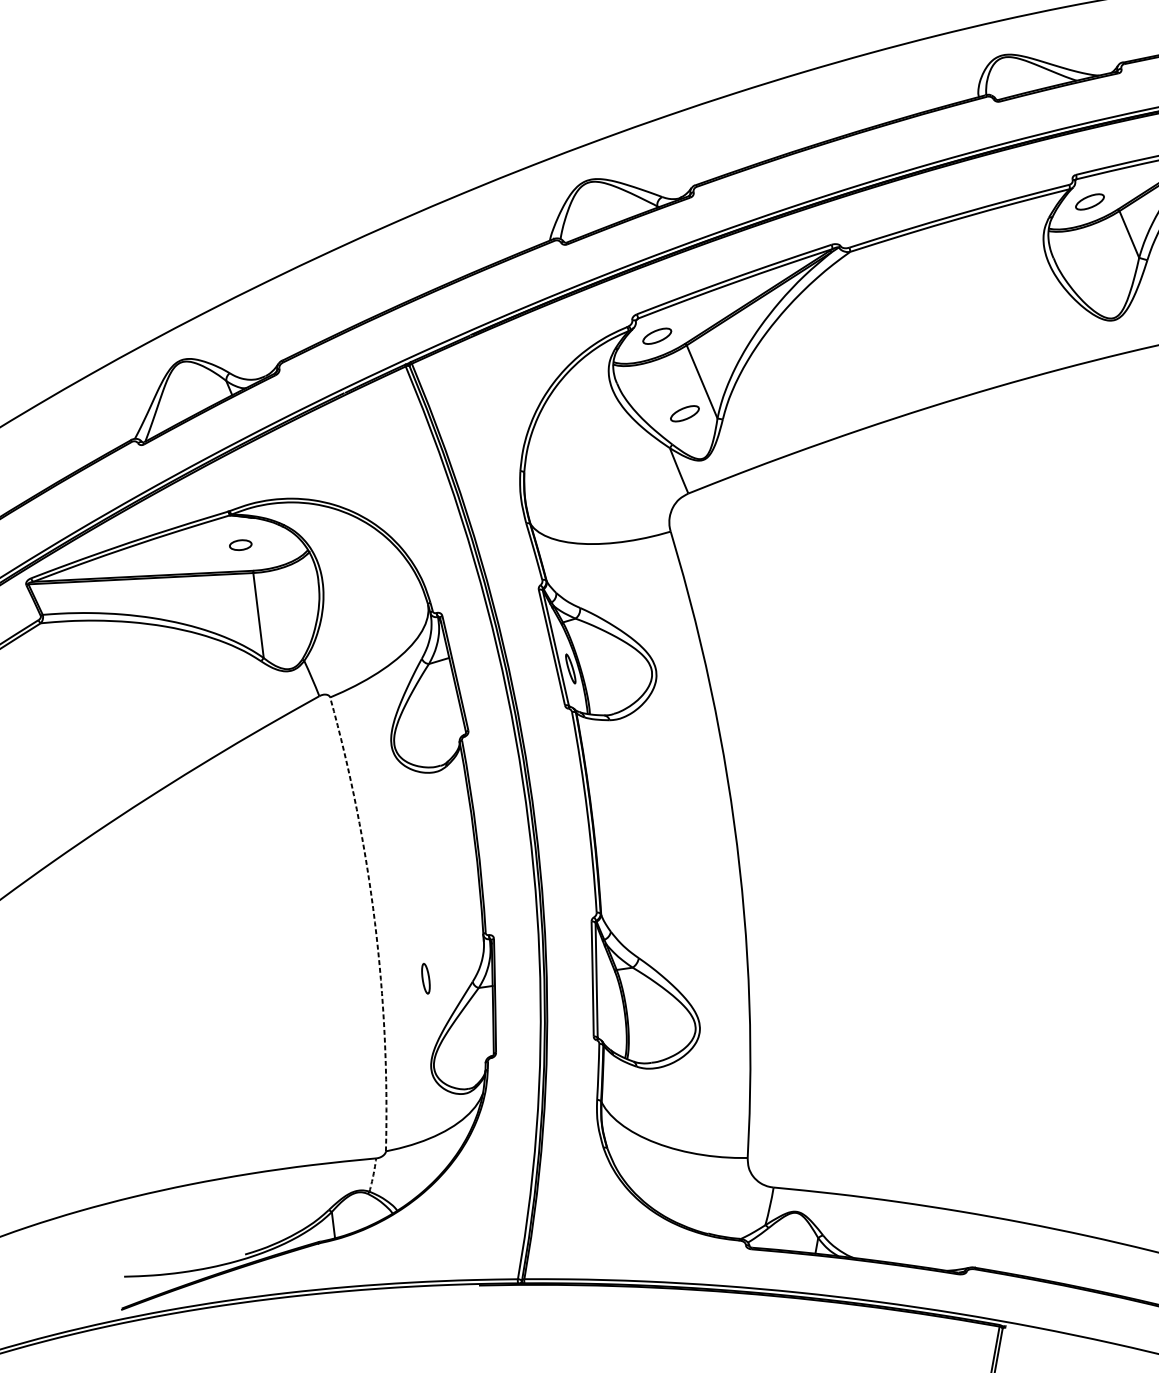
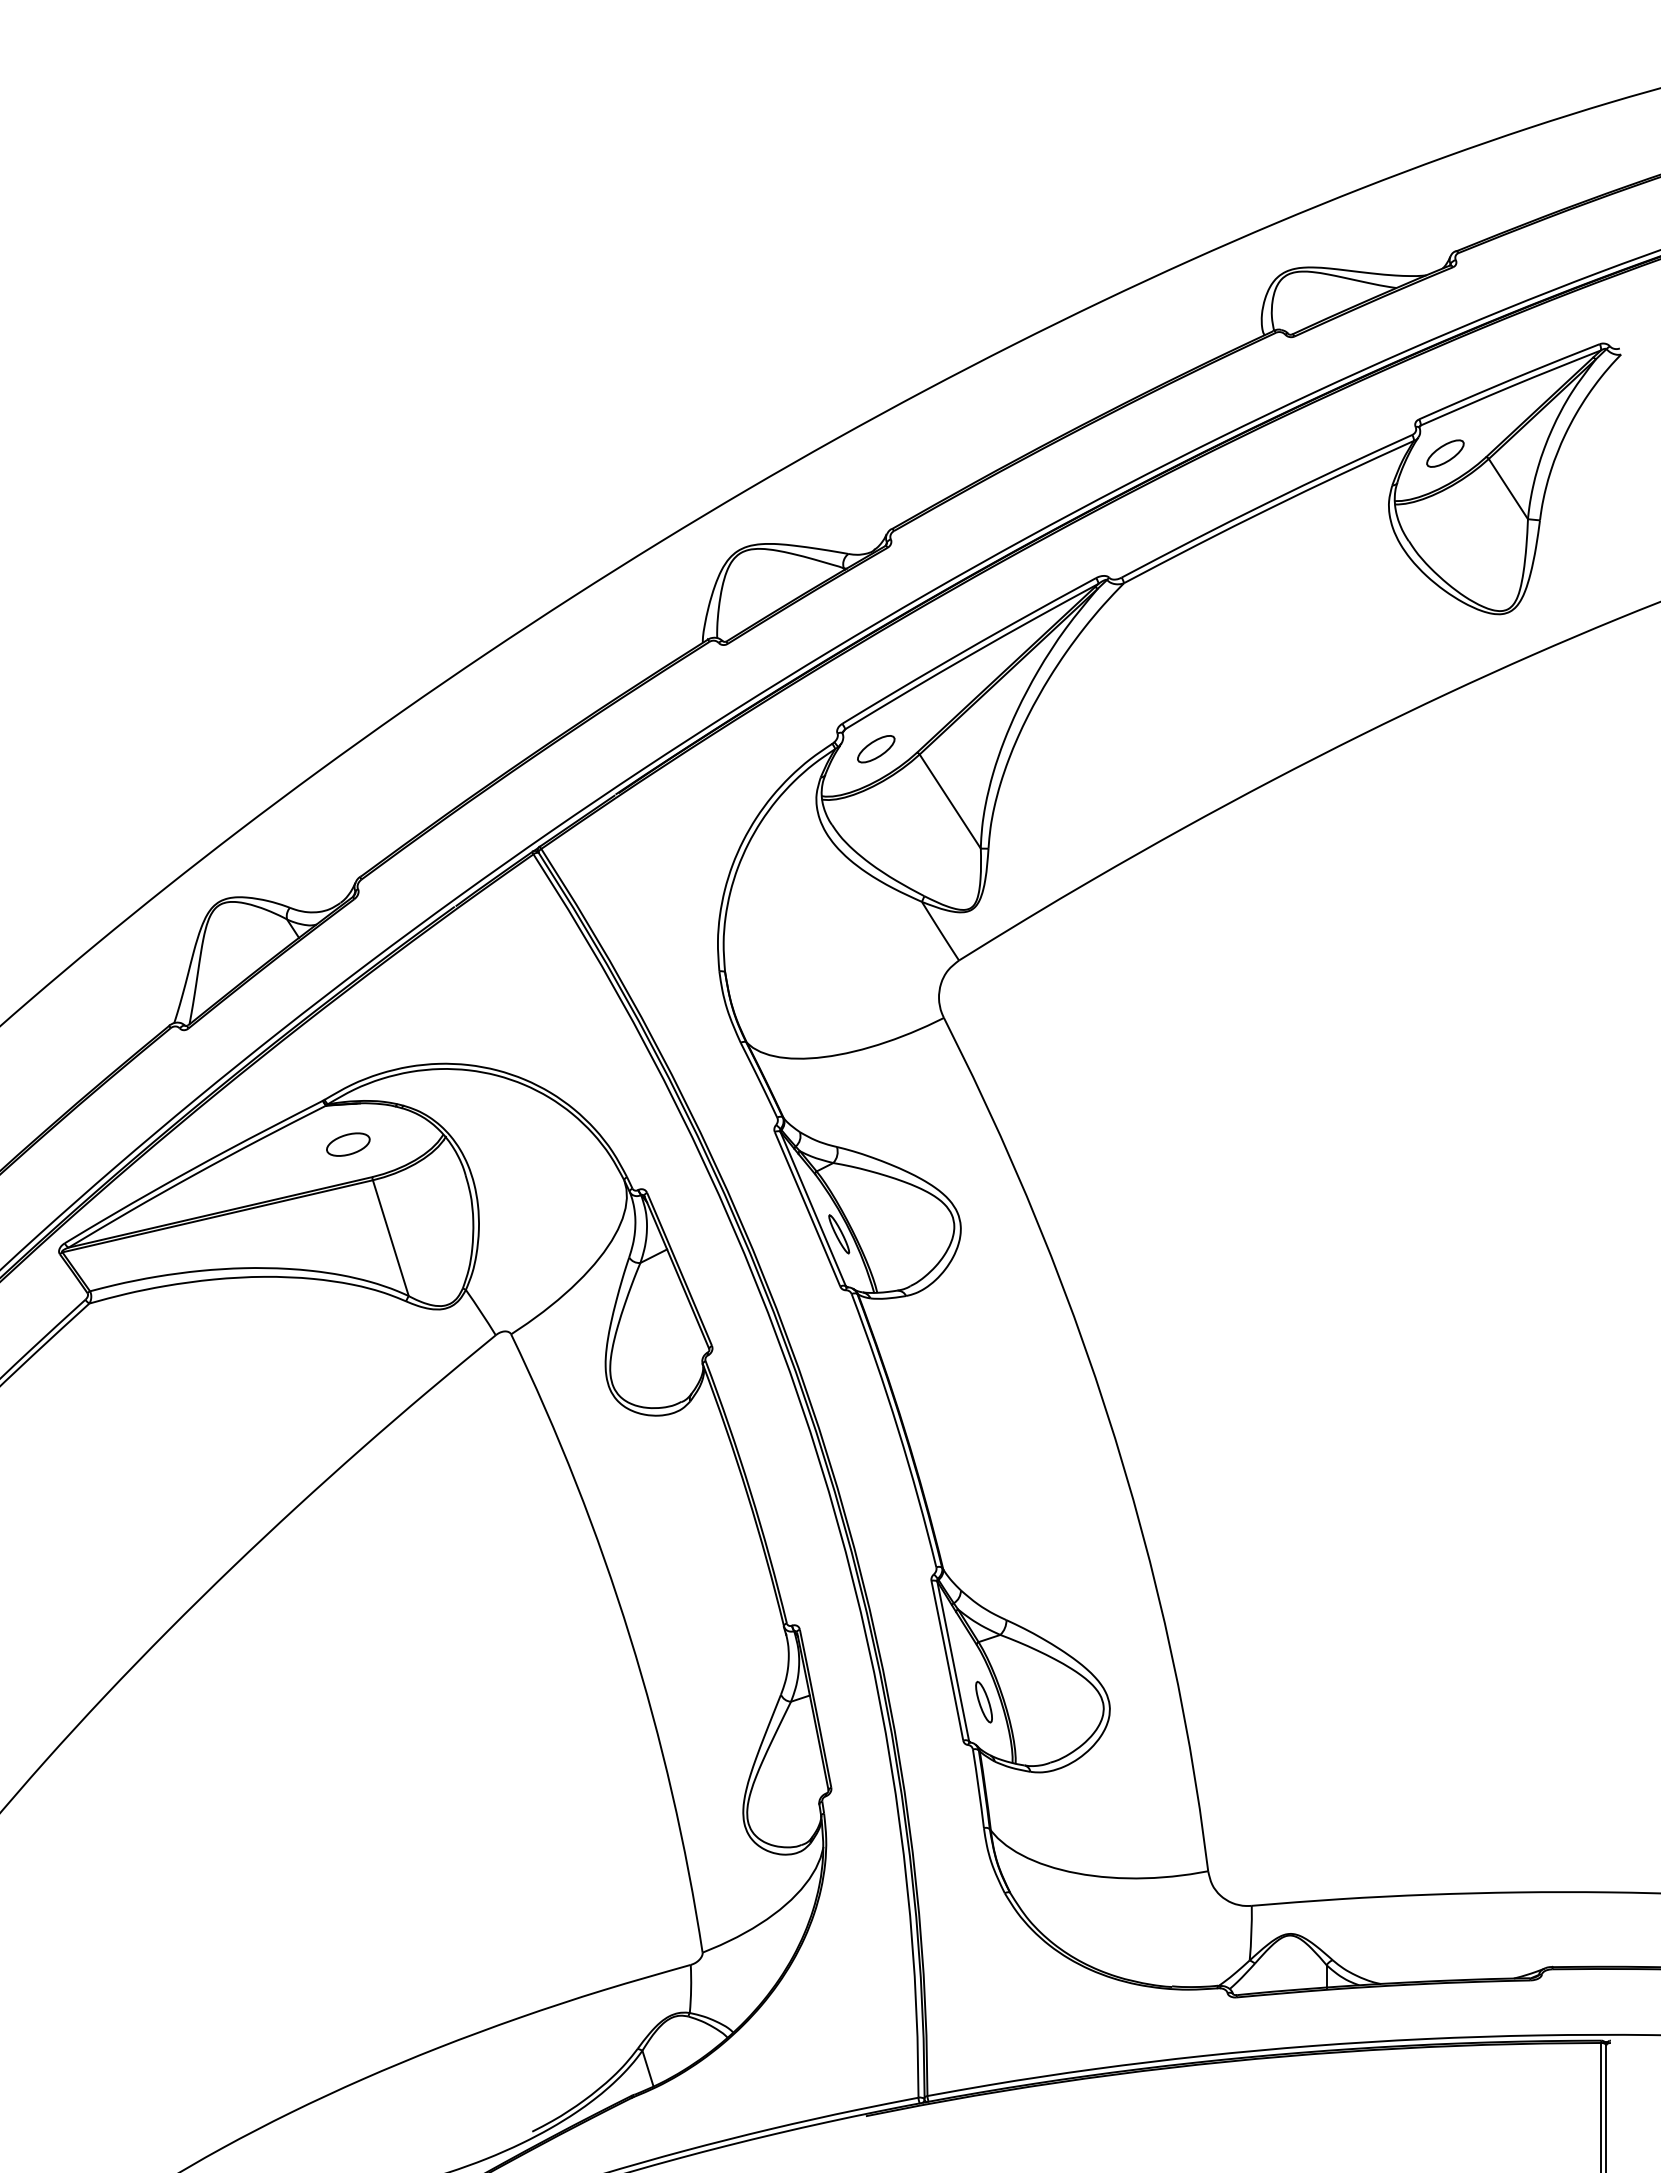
part: (685, 414) -> (934, 850), removed
part: (240, 545) -> (348, 1144), size x1.43
arc: (374, 922) -> (629, 1636), dashed -> solid
part: (425, 978) -> (983, 1701), moved
arc: (373, 1174) -> (691, 1988), dashed -> solid

